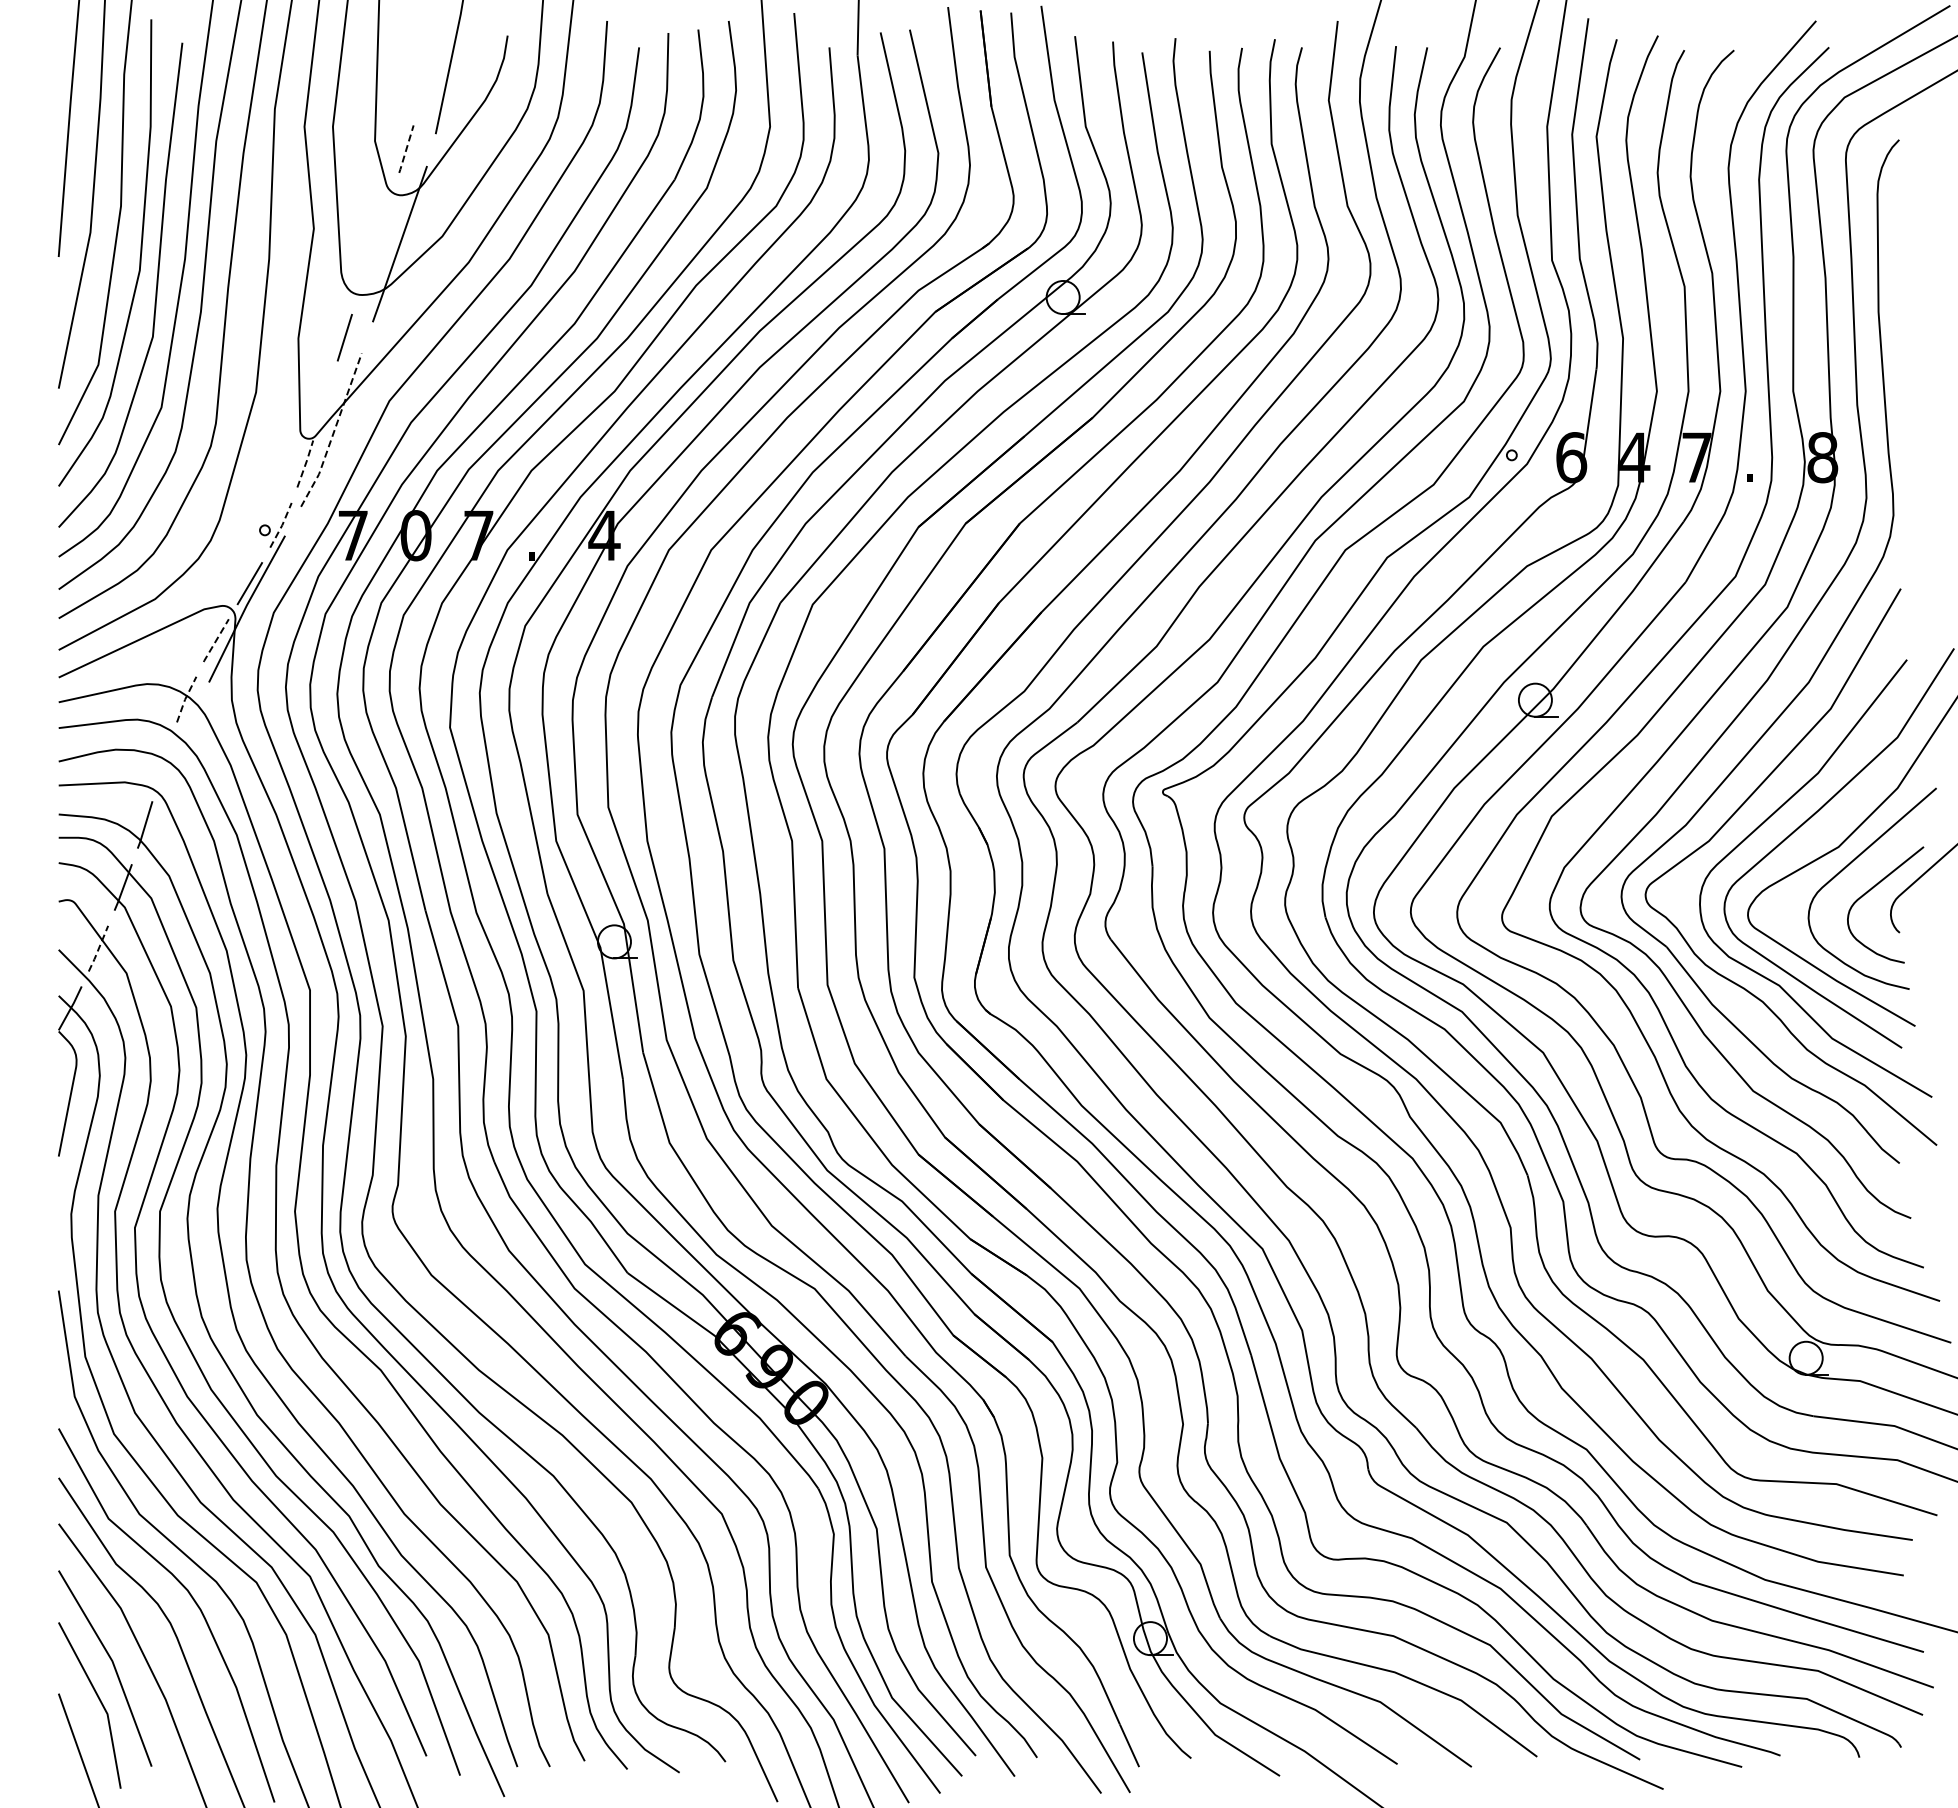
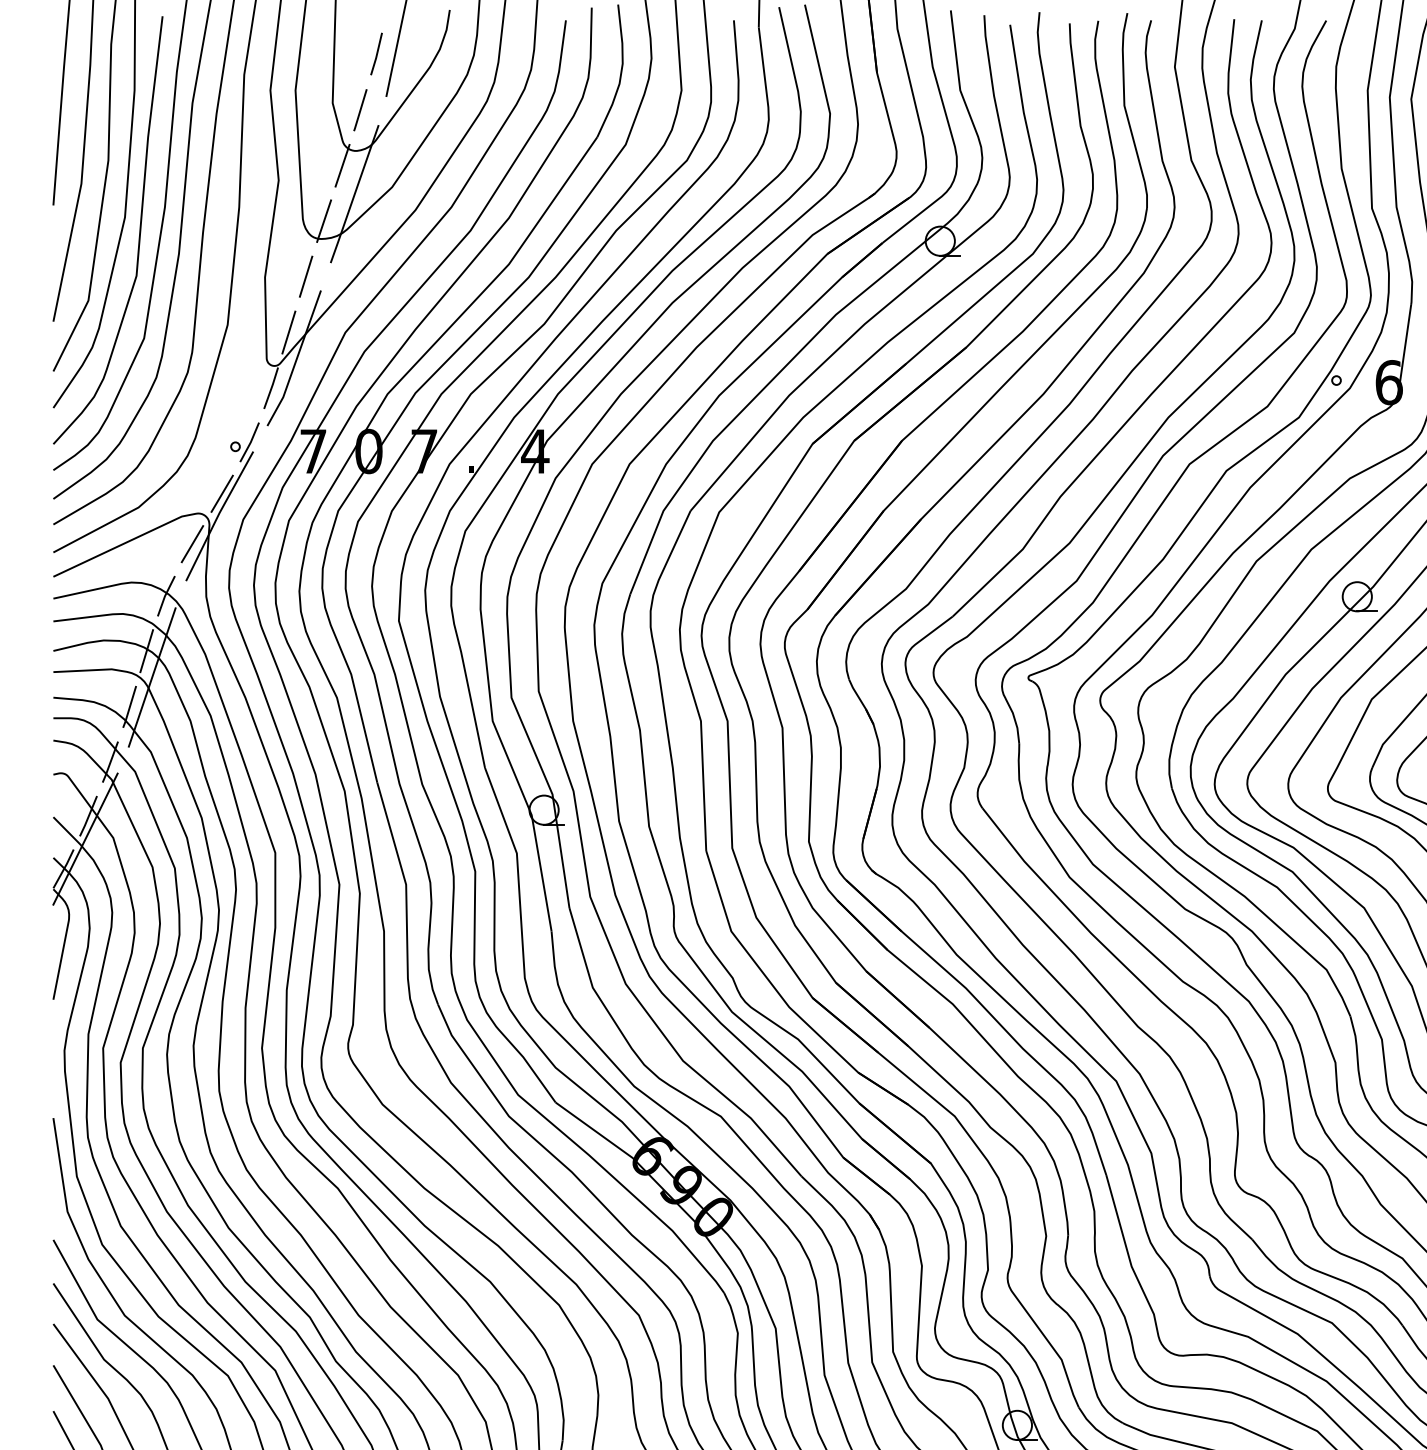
line: (424, 85) -> (376, 53), added
line: (406, 149) -> (360, 110), dashed -> solid
line: (386, 211) -> (342, 165), added
line: (365, 274) -> (324, 220), added
line: (325, 400) -> (288, 332), added
line: (333, 432) -> (296, 360), dashed -> solid
line: (305, 463) -> (271, 387), dashed -> solid
line: (282, 525) -> (250, 442), dashed -> solid
line: (215, 641) -> (191, 544), dashed -> solid
line: (185, 699) -> (165, 596), dashed -> solid
line: (164, 761) -> (146, 650), added
line: (170, 791) -> (152, 677), added
line: (98, 949) -> (88, 816), dashed -> solid
line: (94, 974) -> (84, 838), added

